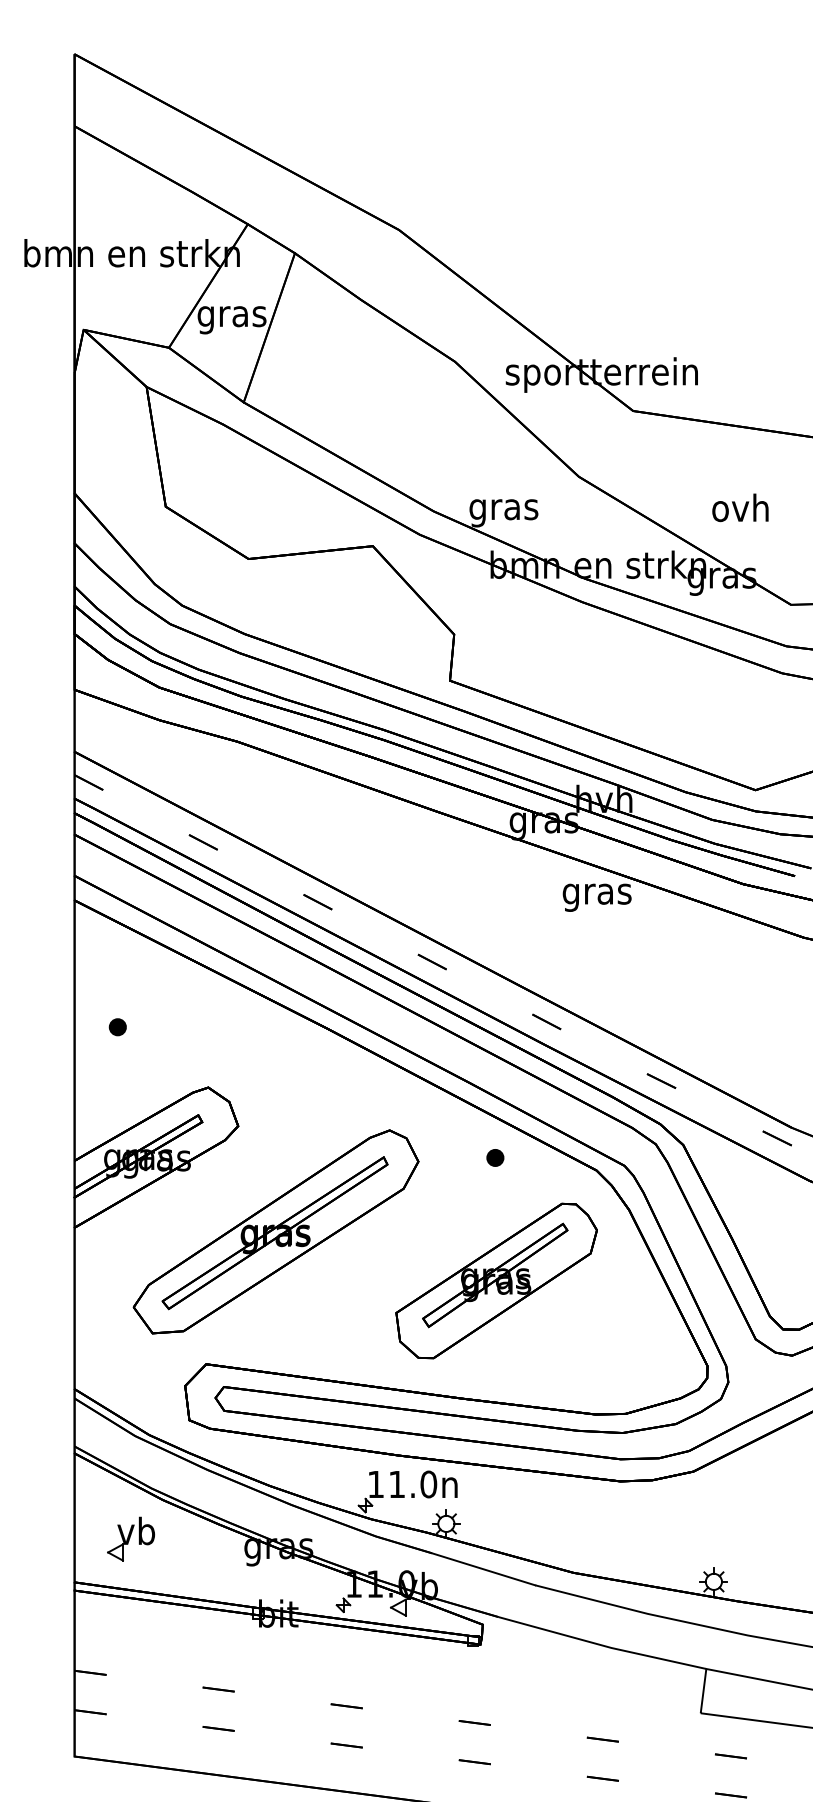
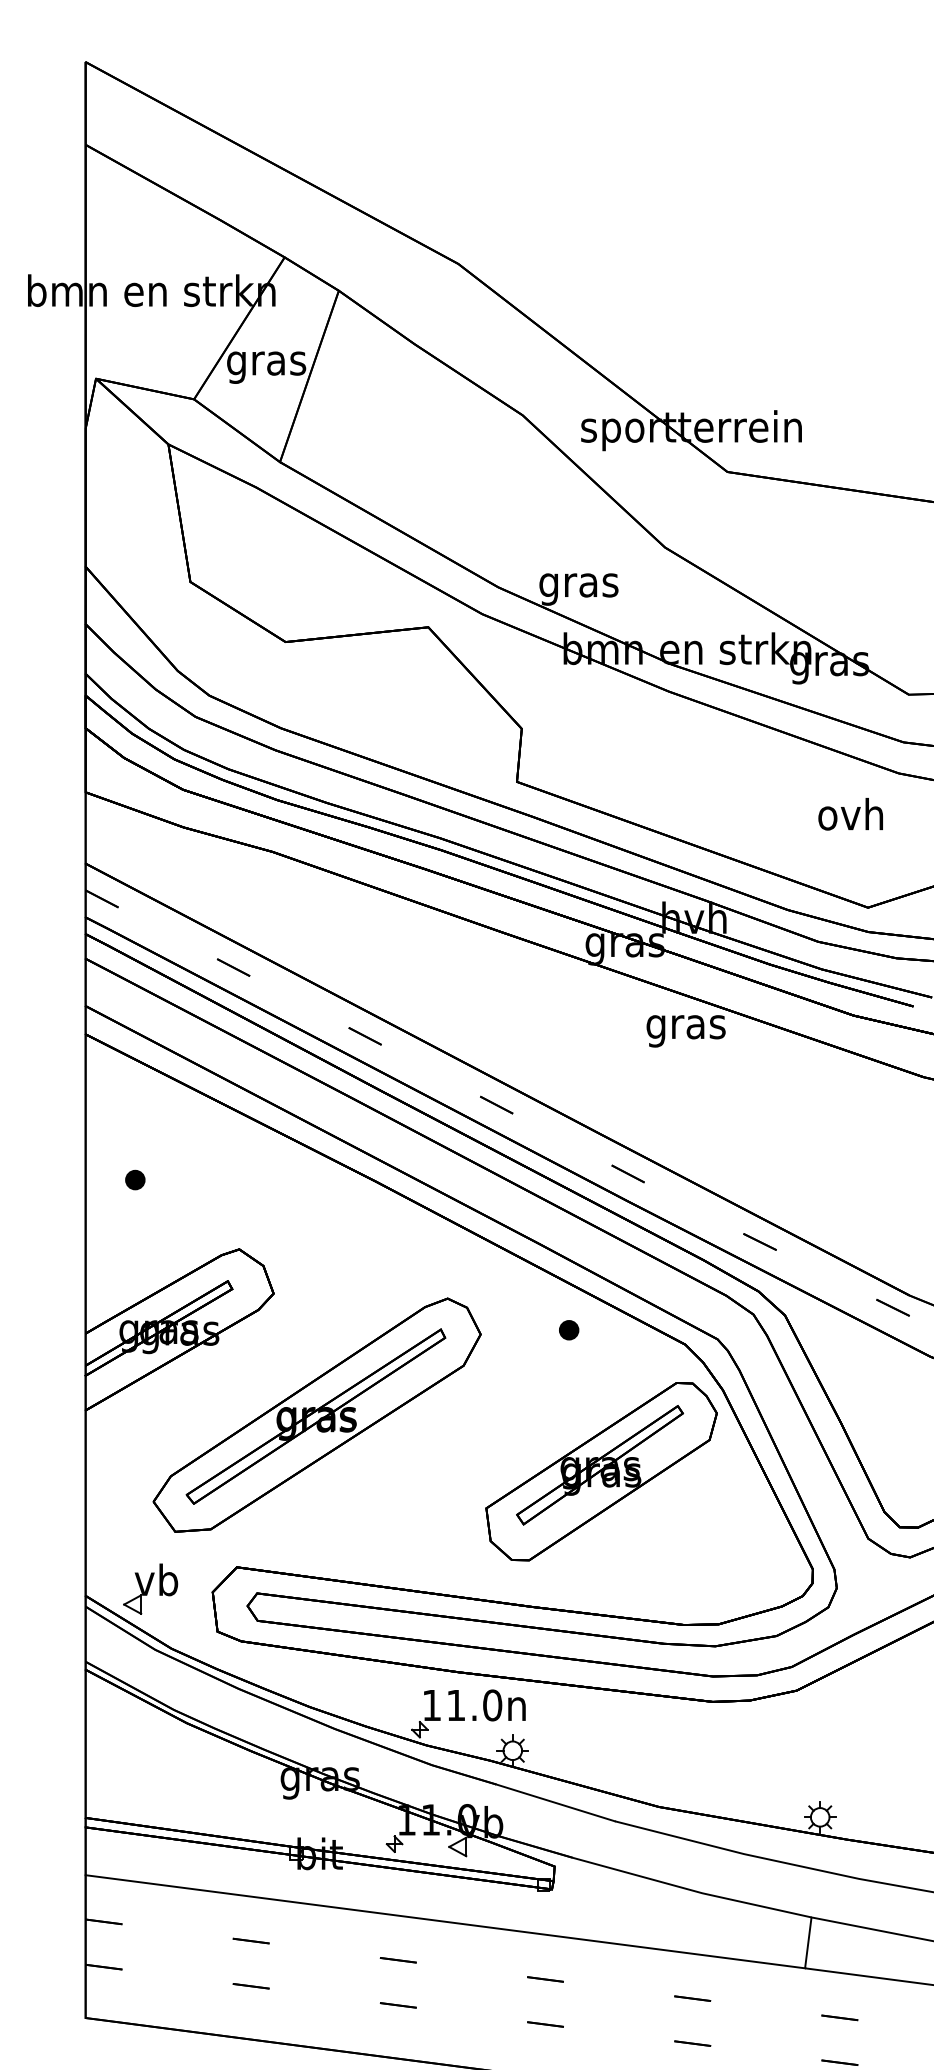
text: (740, 508) -> (850, 814), moved
part: (496, 1280) -> (601, 1471), moved
part: (131, 1538) -> (150, 1588), moved
line: (387, 1672) -> (445, 1921), added

